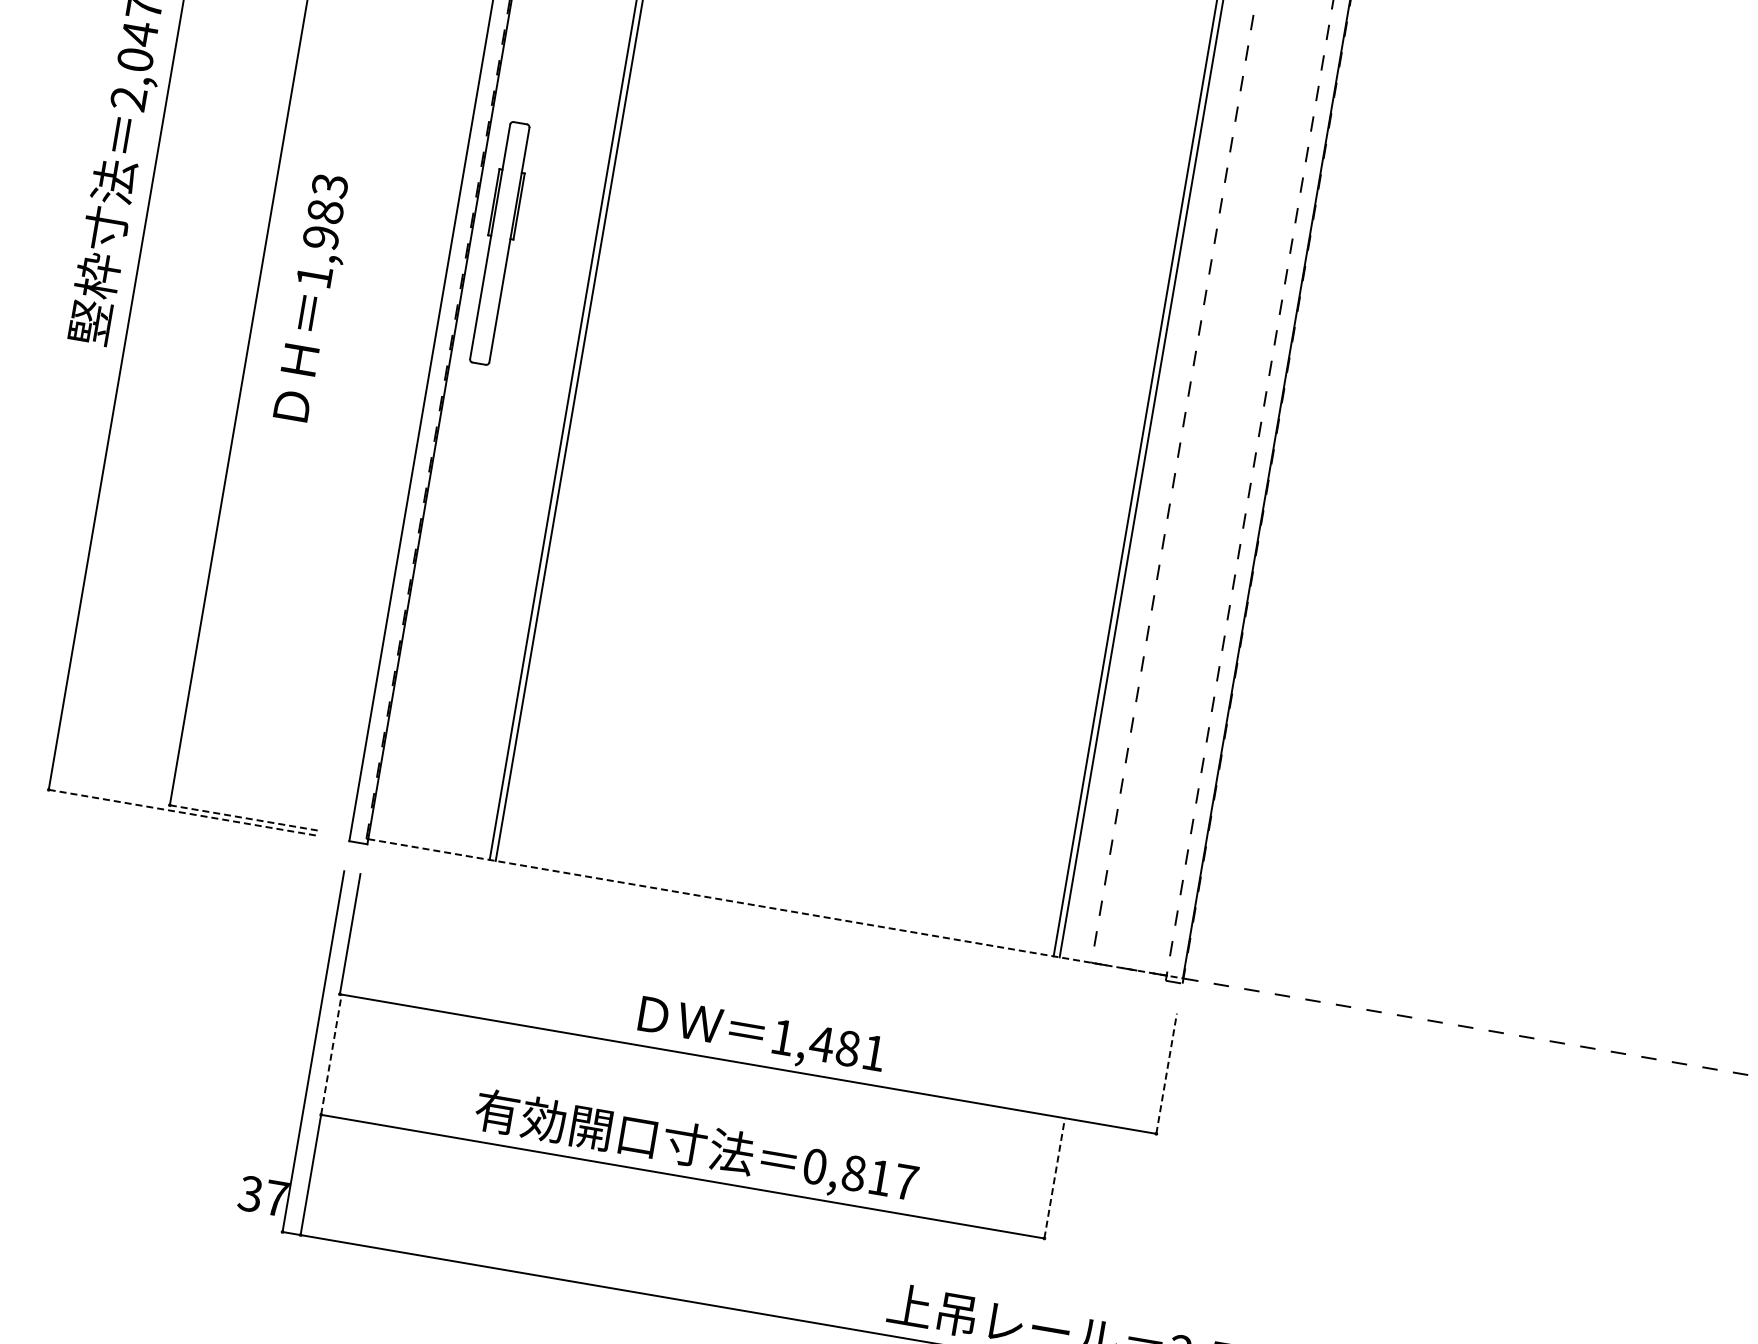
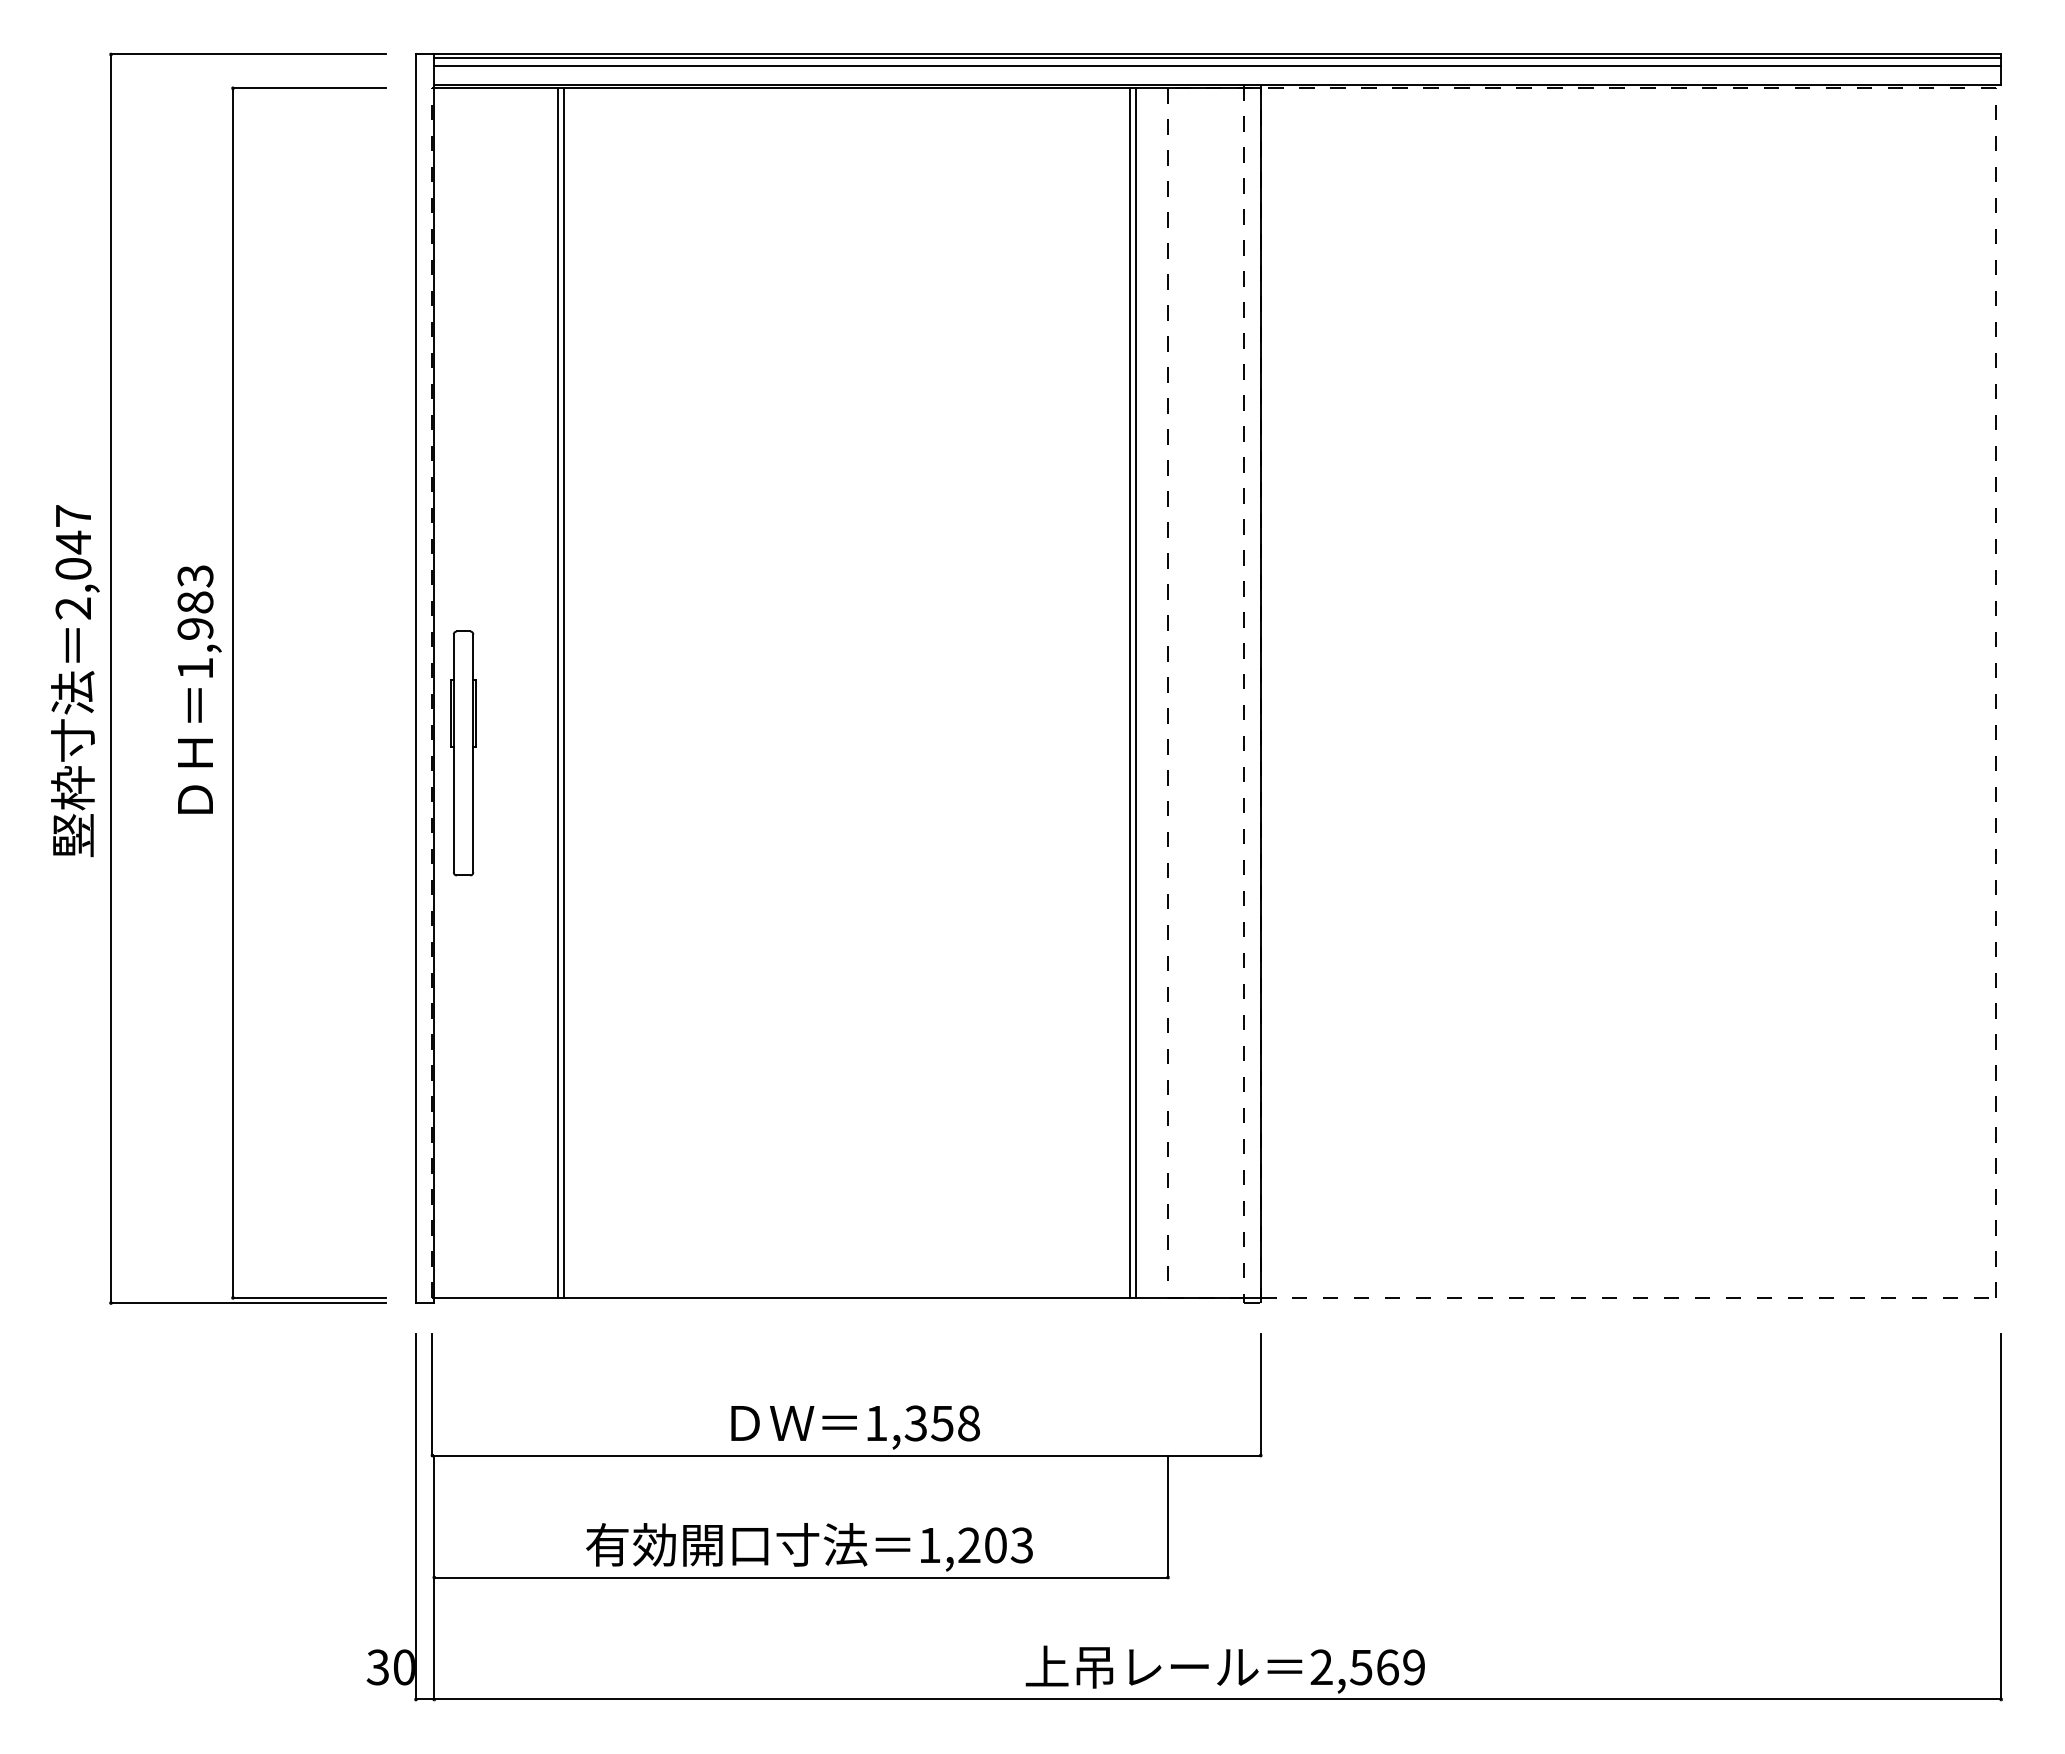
part: (499, 243) -> (463, 753), moved
text: (314, 298) -> (199, 689), moved
line: (184, 813) -> (248, 1303), dashed -> solid
line: (245, 817) -> (309, 1297), dashed -> solid
line: (776, 908) -> (848, 1297), dashed -> solid
text: (848, 1048) -> (942, 1423), 1,481 -> 1,358
line: (331, 1054) -> (434, 1516), dashed -> solid
line: (1166, 1073) -> (1260, 1394), dashed -> solid
text: (861, 1174) -> (976, 1545), 0,817 -> 1,203
line: (1055, 1178) -> (1168, 1516), dashed -> solid
text: (275, 1198) -> (403, 1667), 37 -> 30

